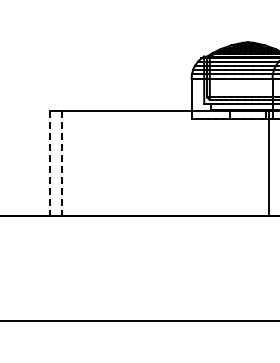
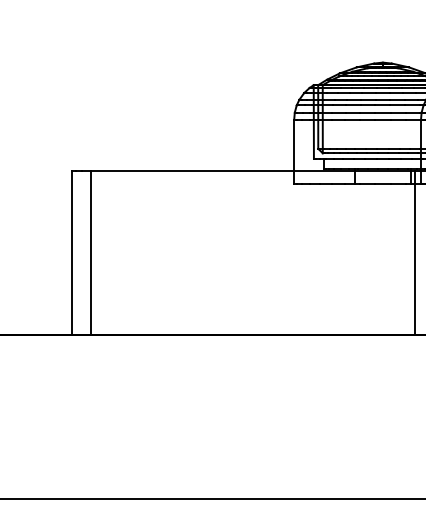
line: (49, 164) -> (71, 254), dashed -> solid
line: (62, 164) -> (91, 254), dashed -> solid

